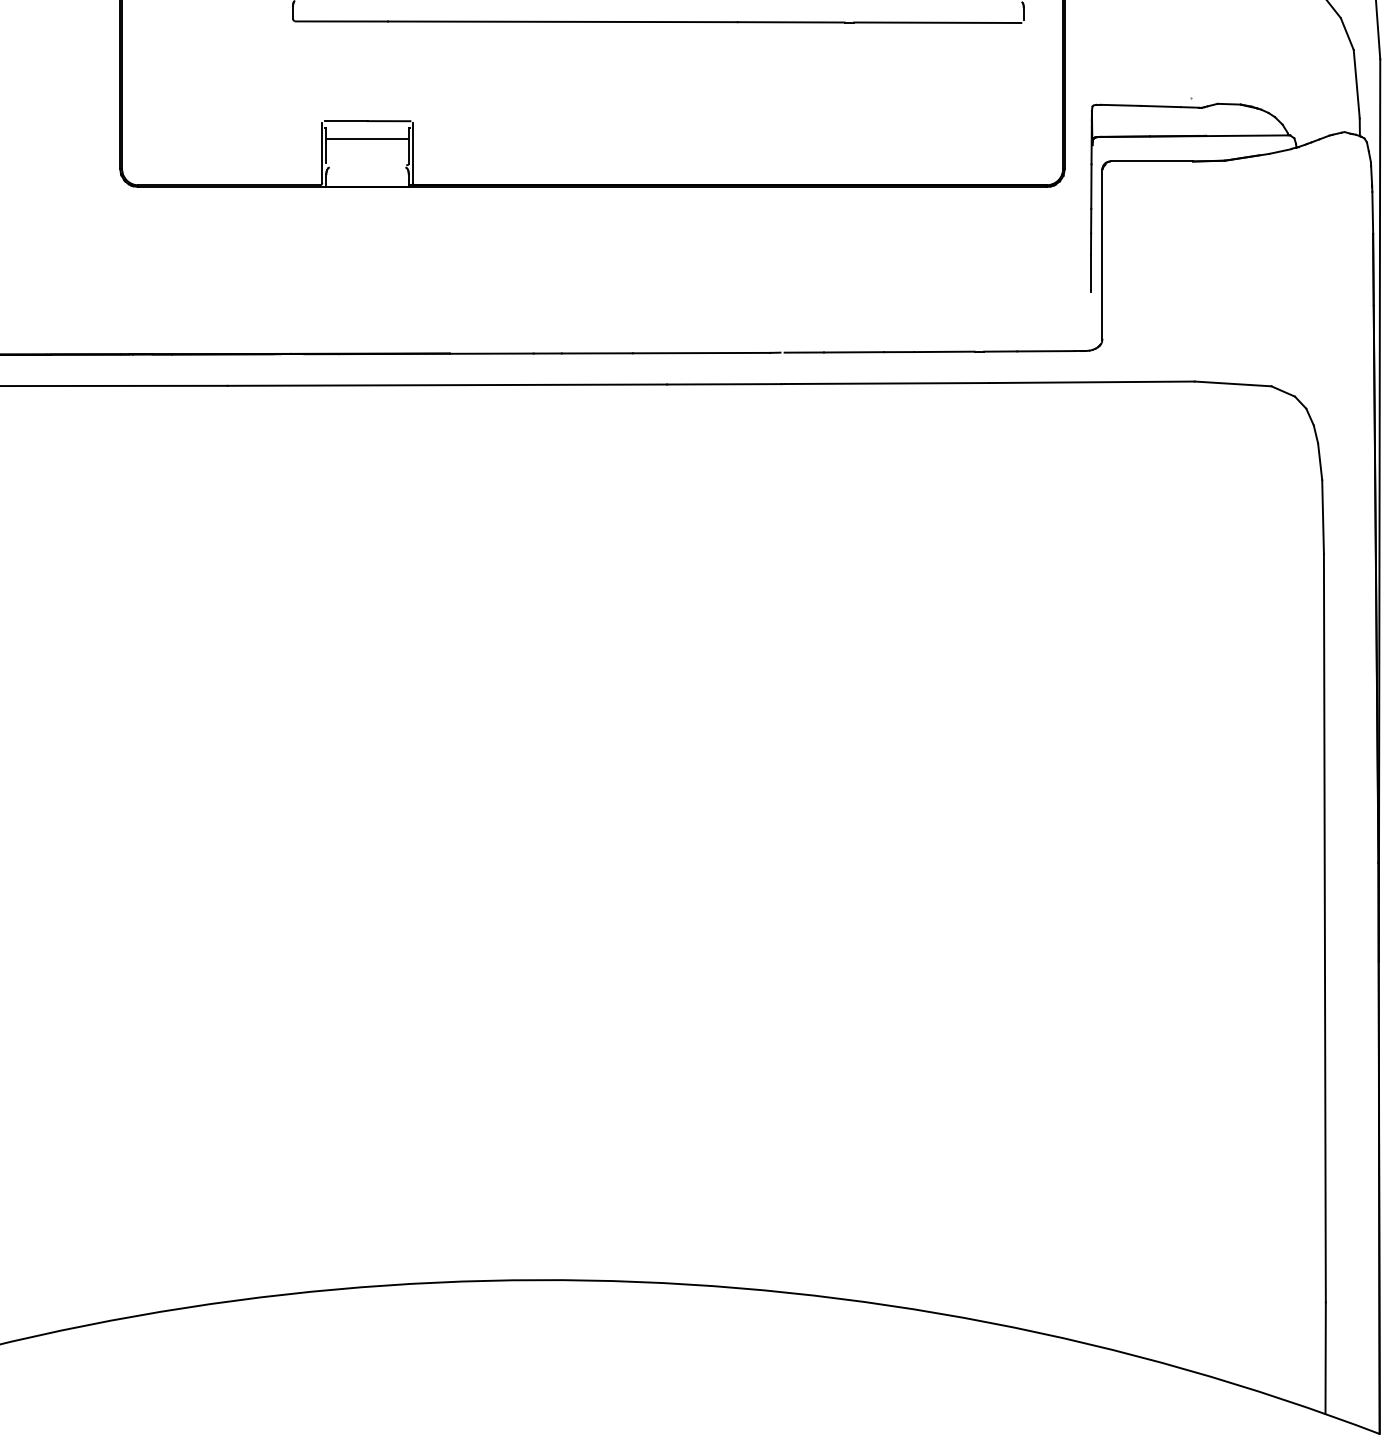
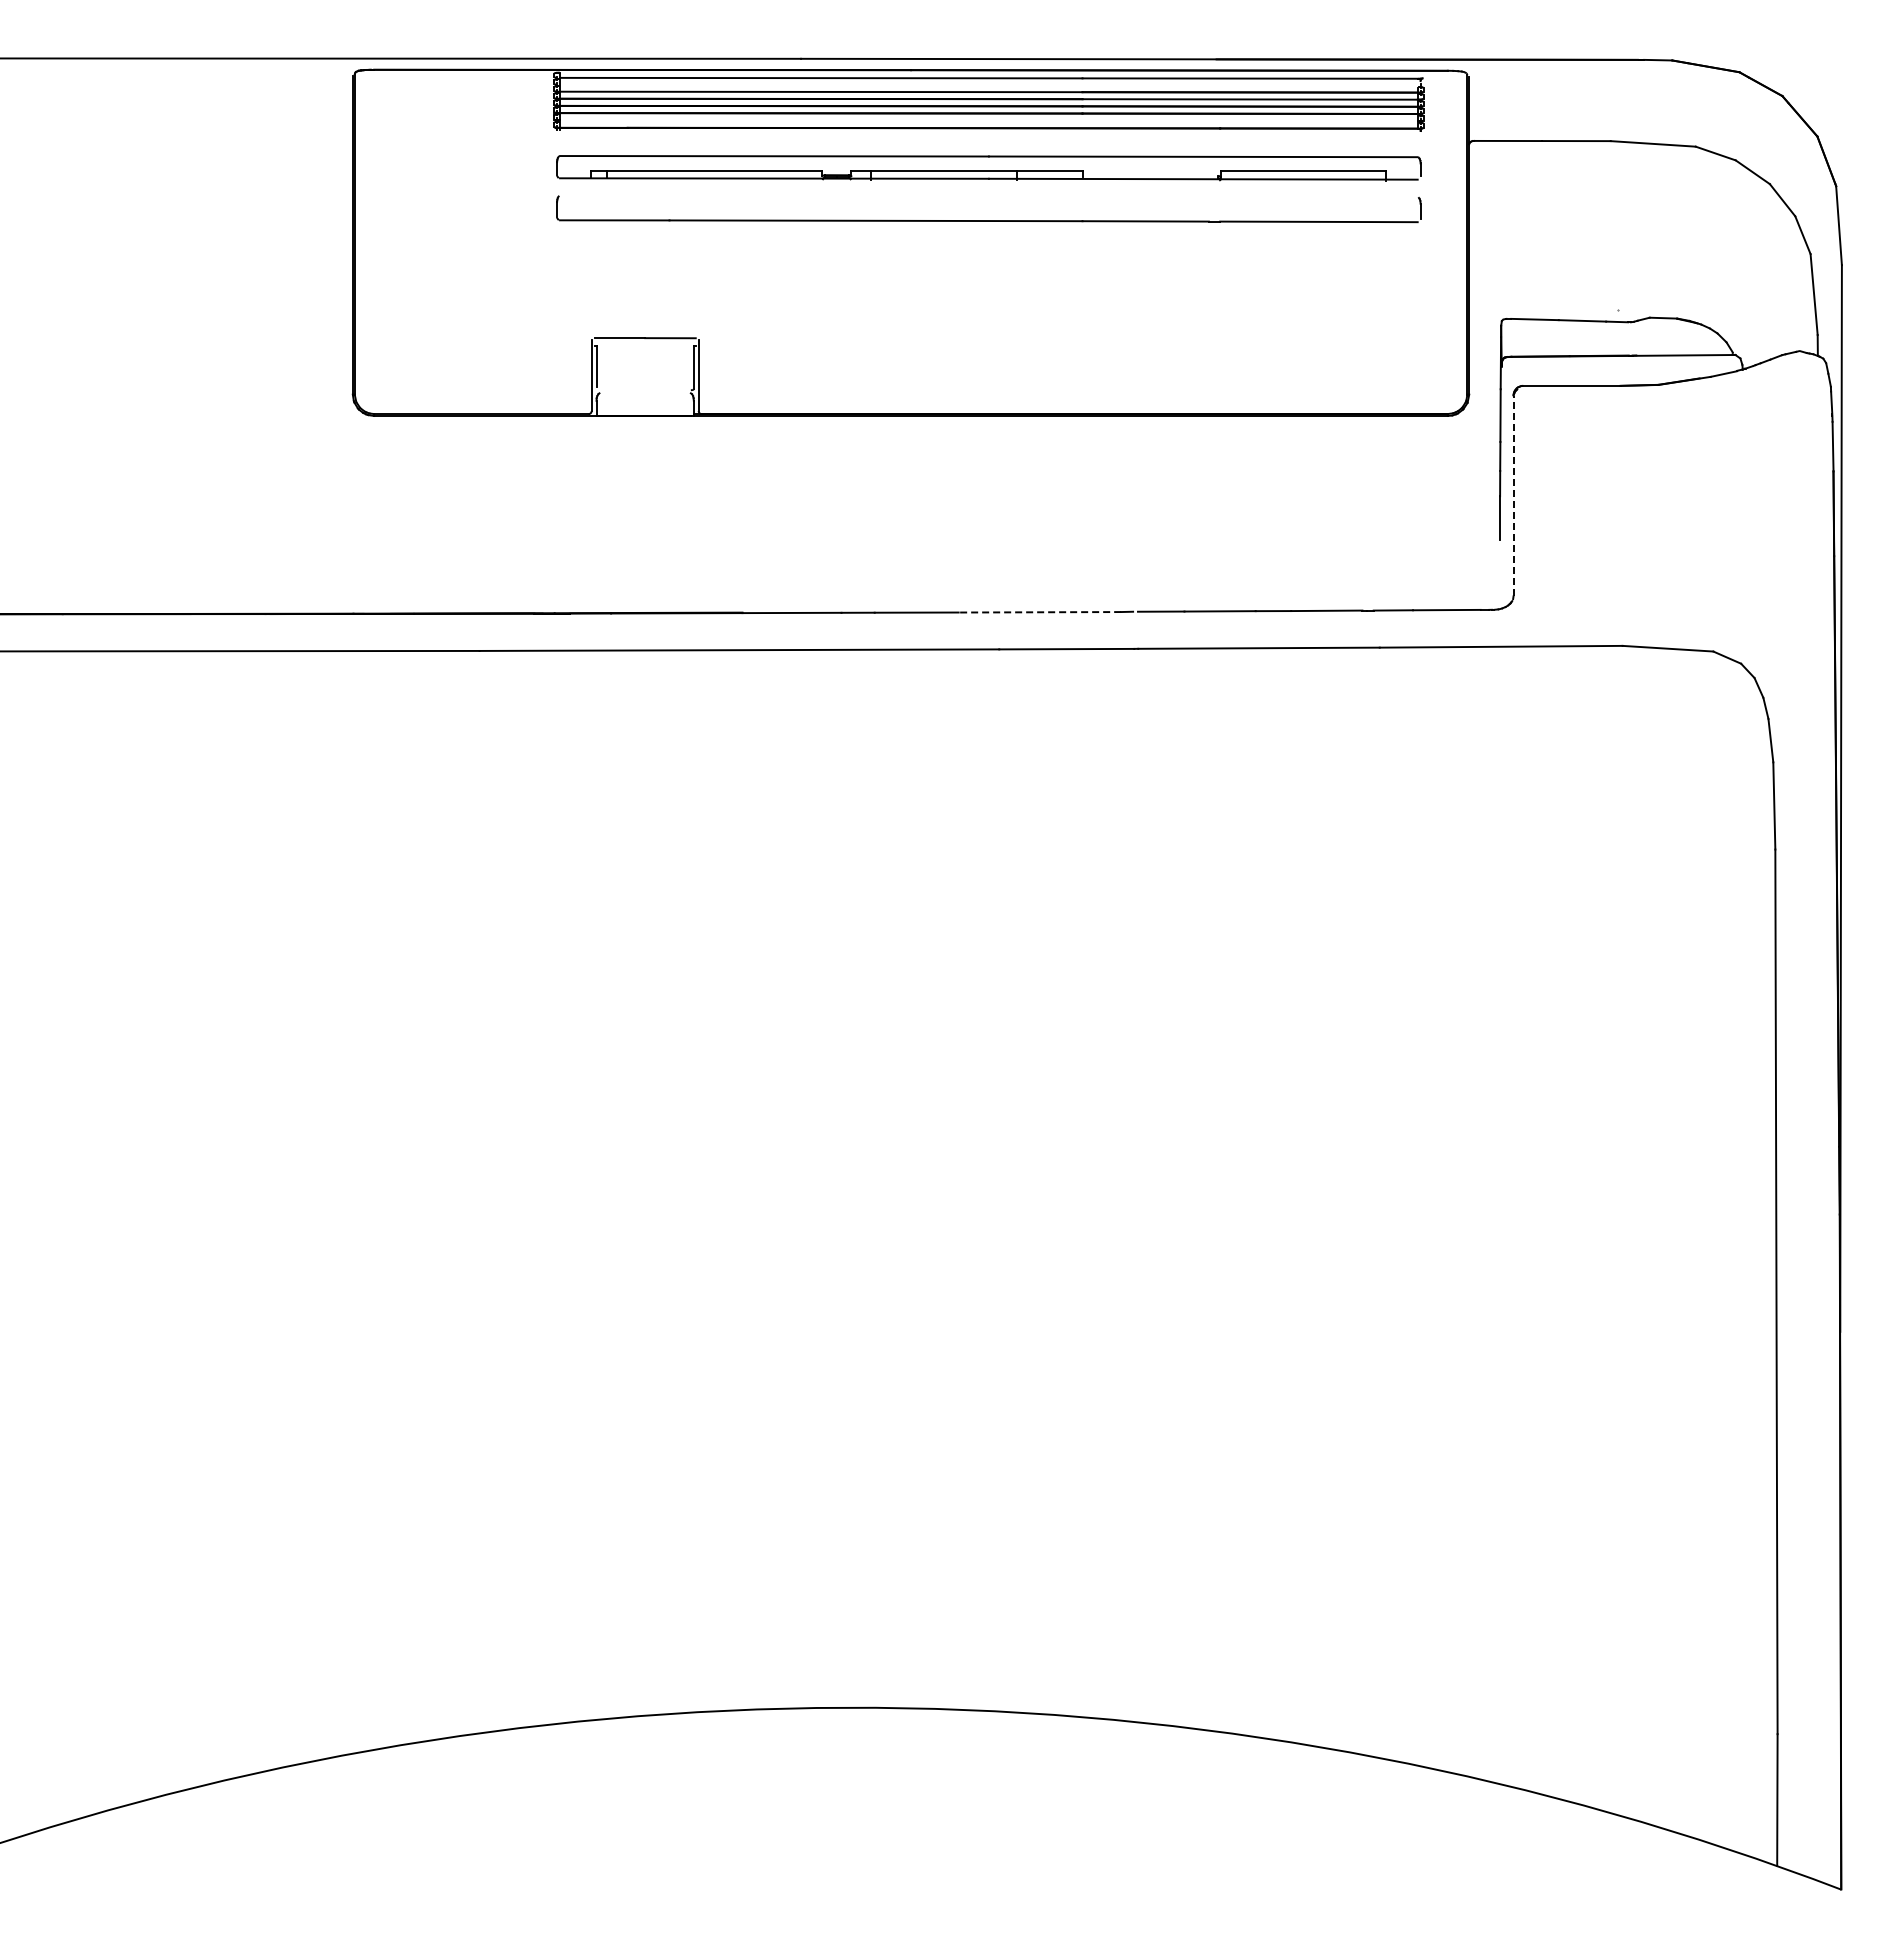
line: (367, 139) -> (645, 359), removed
line: (1102, 254) -> (1513, 495), solid -> dashed
line: (701, 353) -> (1039, 612), solid -> dashed

